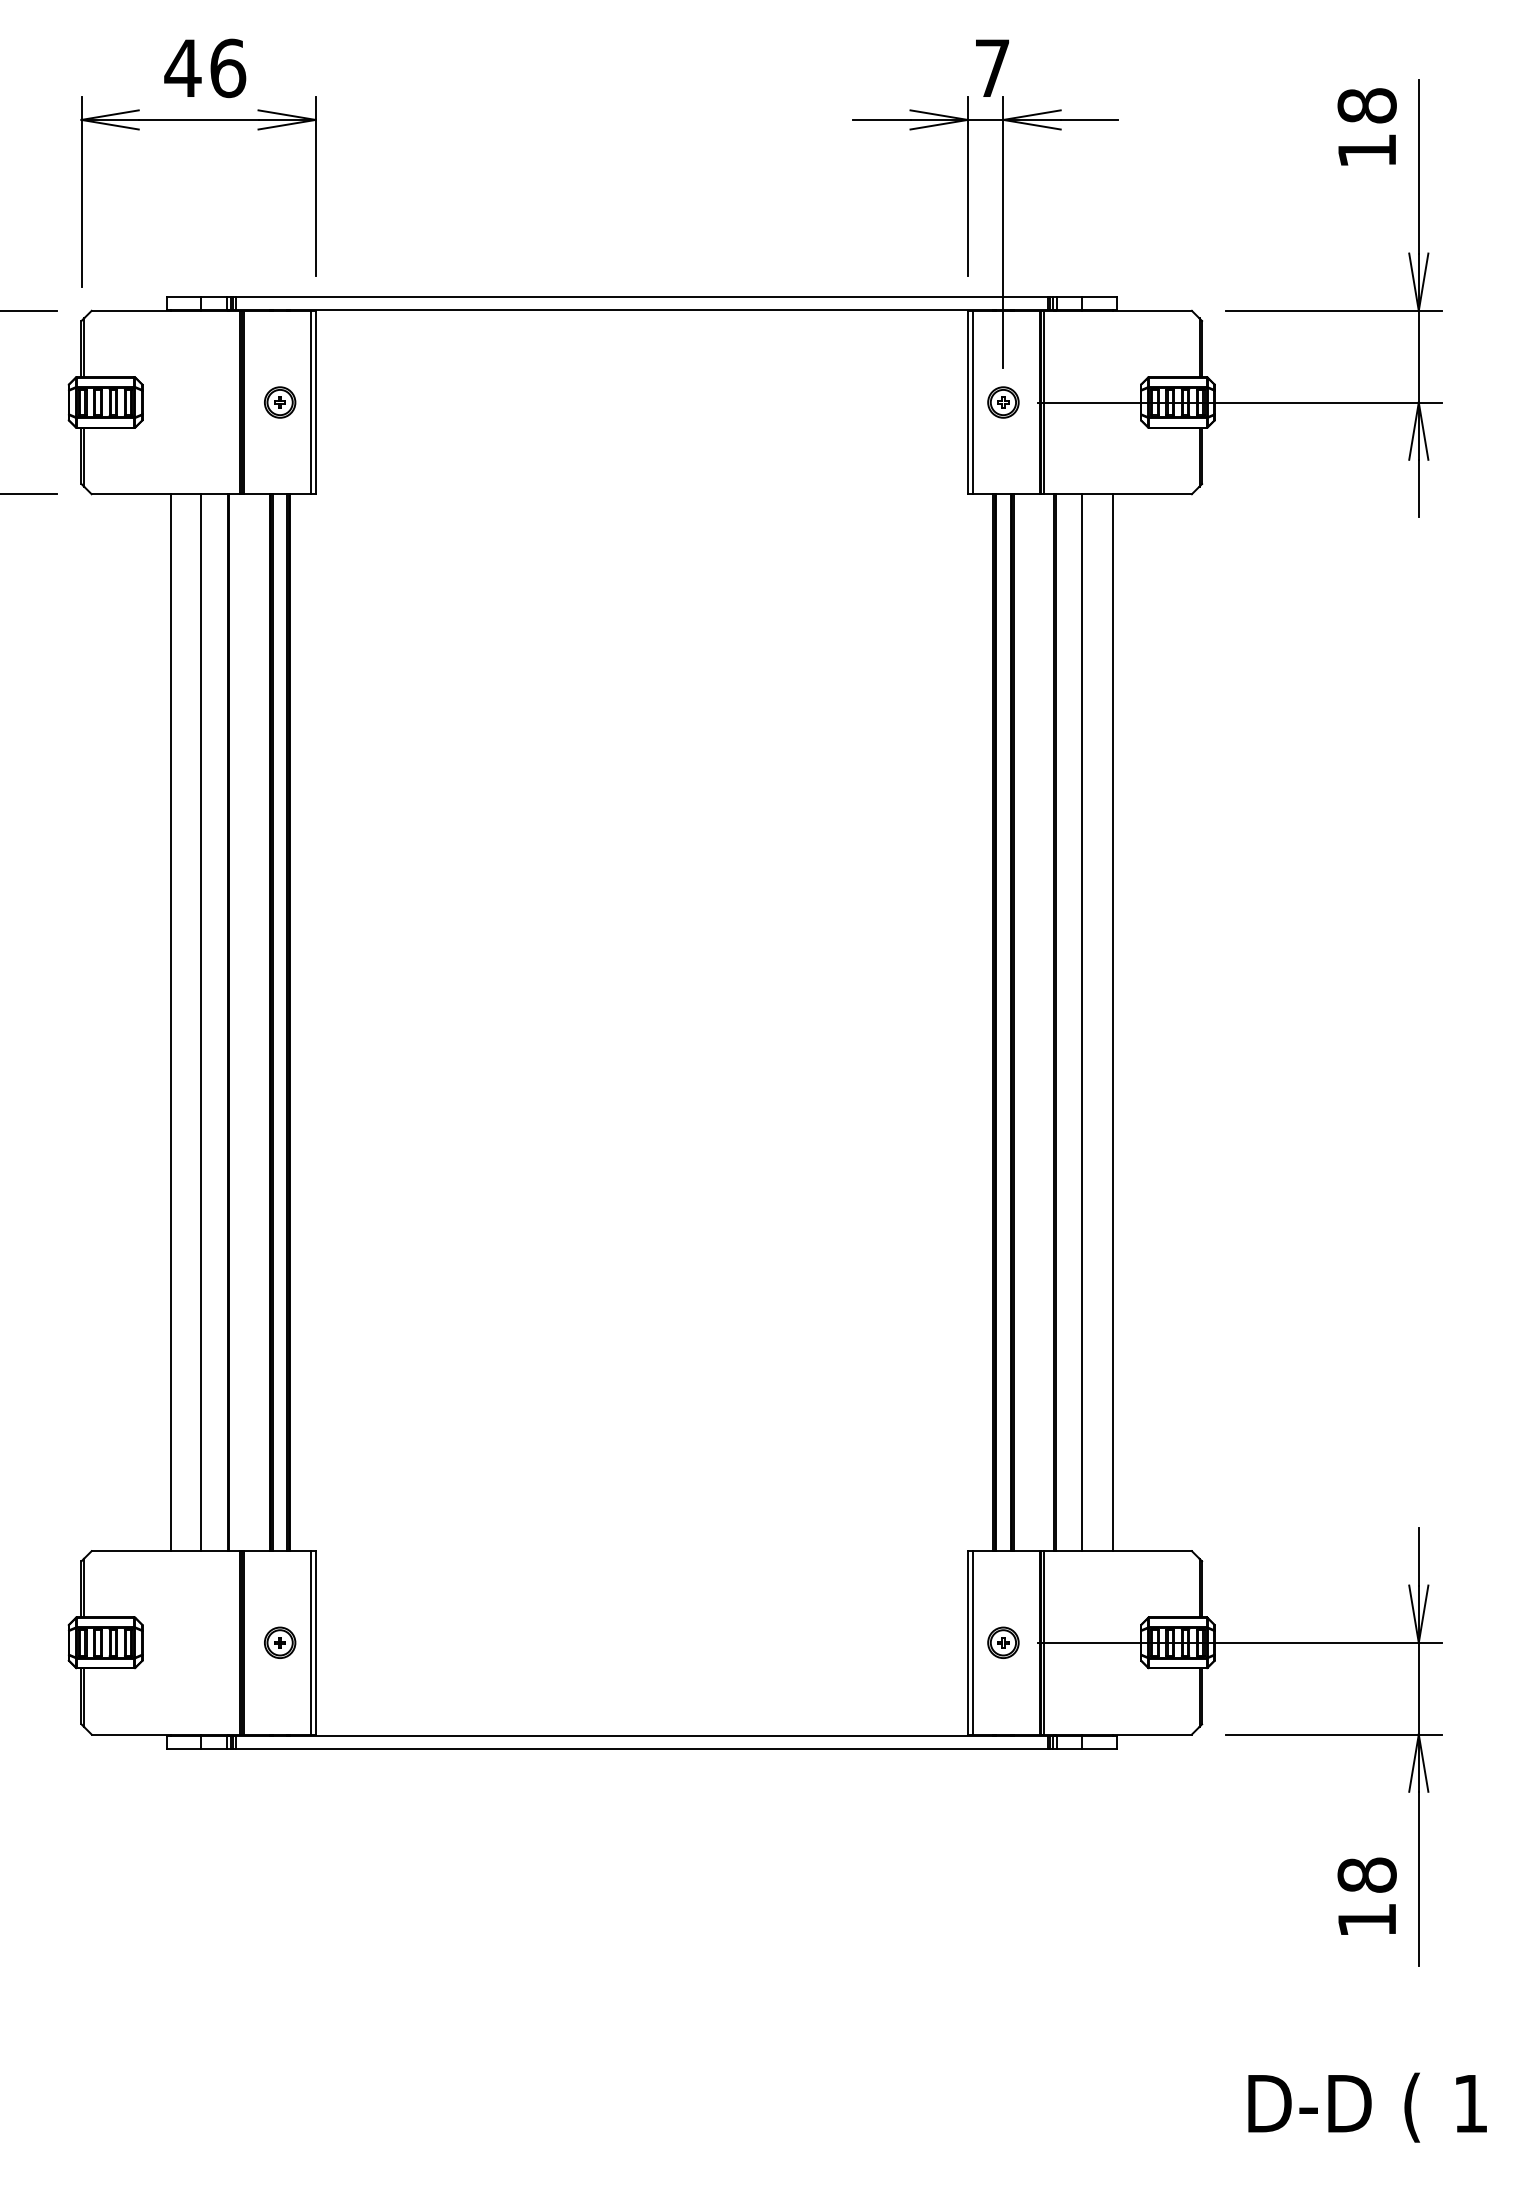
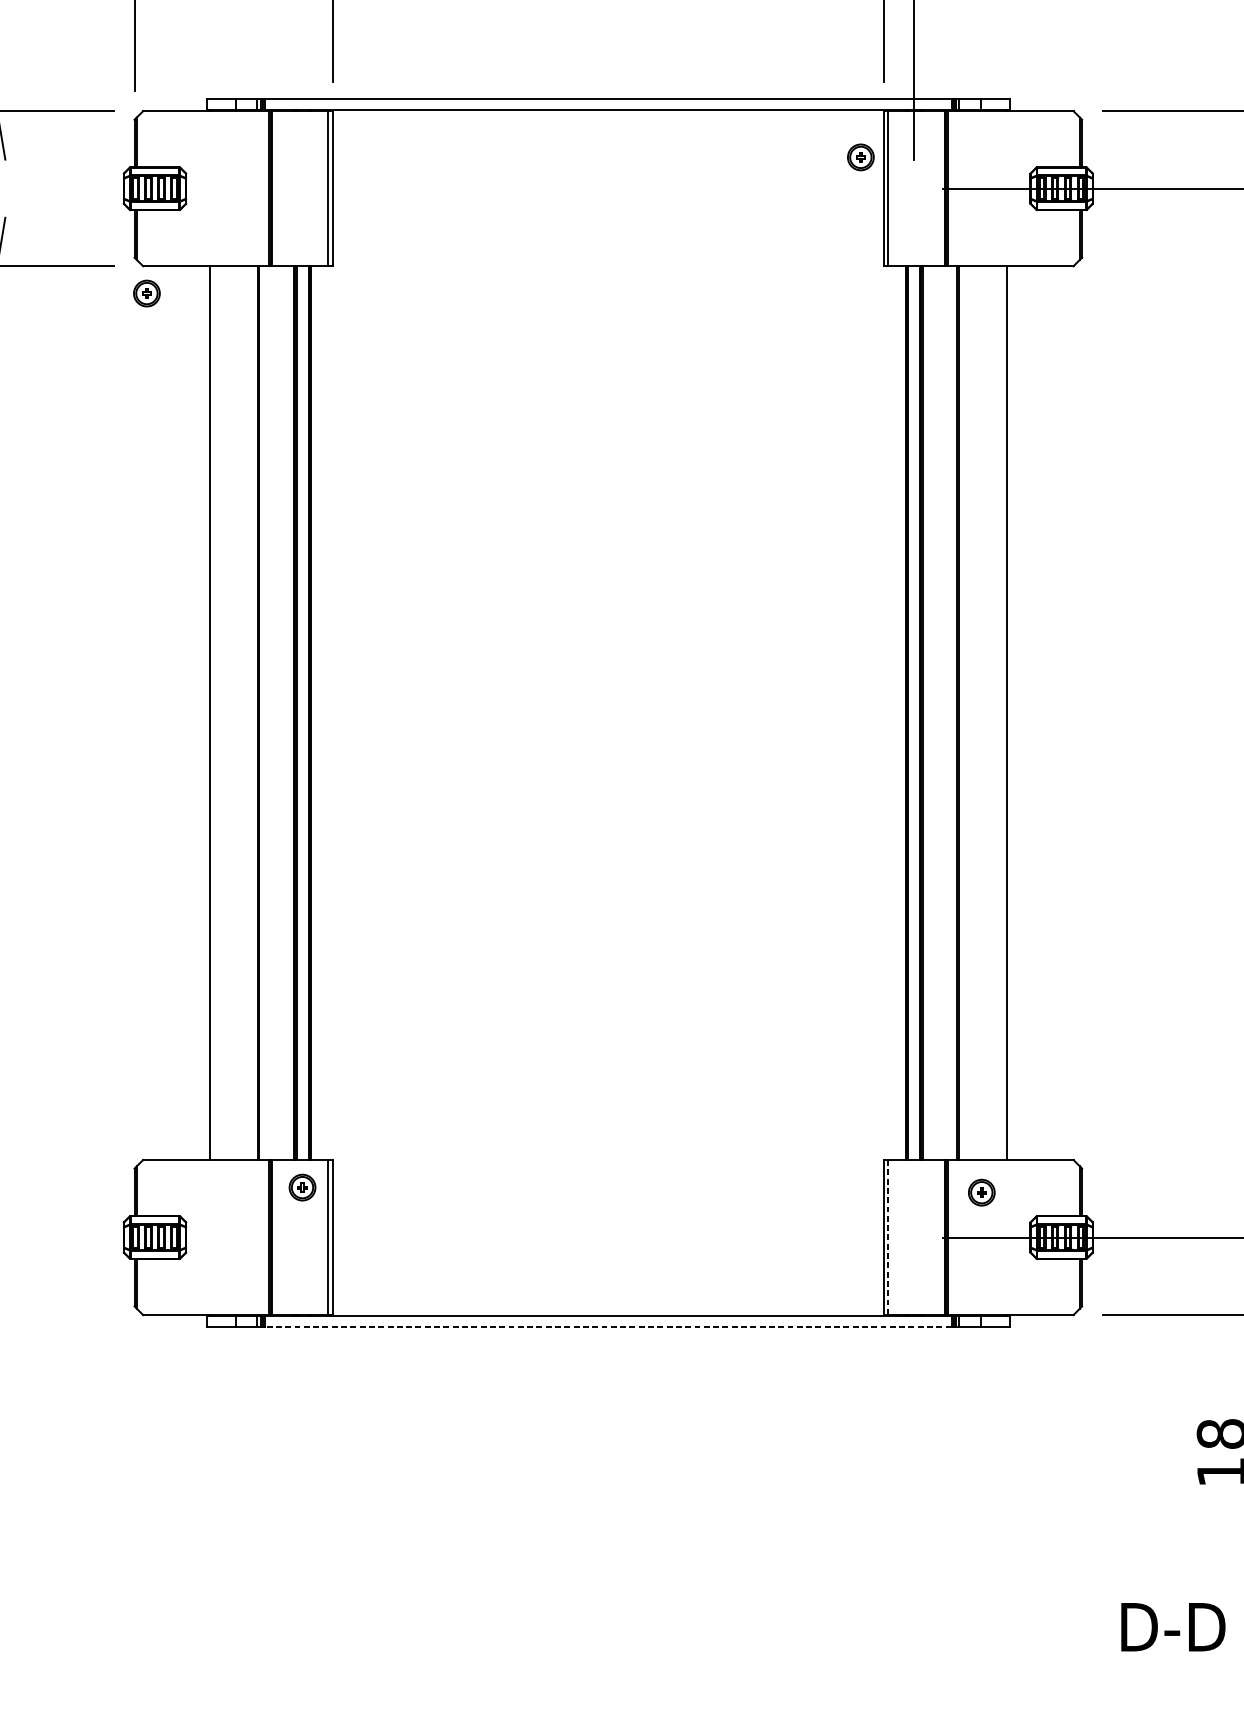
part: (280, 402) -> (147, 293), moved
part: (1003, 402) -> (860, 157), moved
line: (201, 1022) -> (236, 712), removed
line: (1082, 1022) -> (981, 712), removed
part: (280, 1642) -> (302, 1187), moved
line: (972, 1642) -> (888, 1237), solid -> dashed
part: (1003, 1642) -> (981, 1192), moved
line: (641, 1748) -> (608, 1326), solid -> dashed

